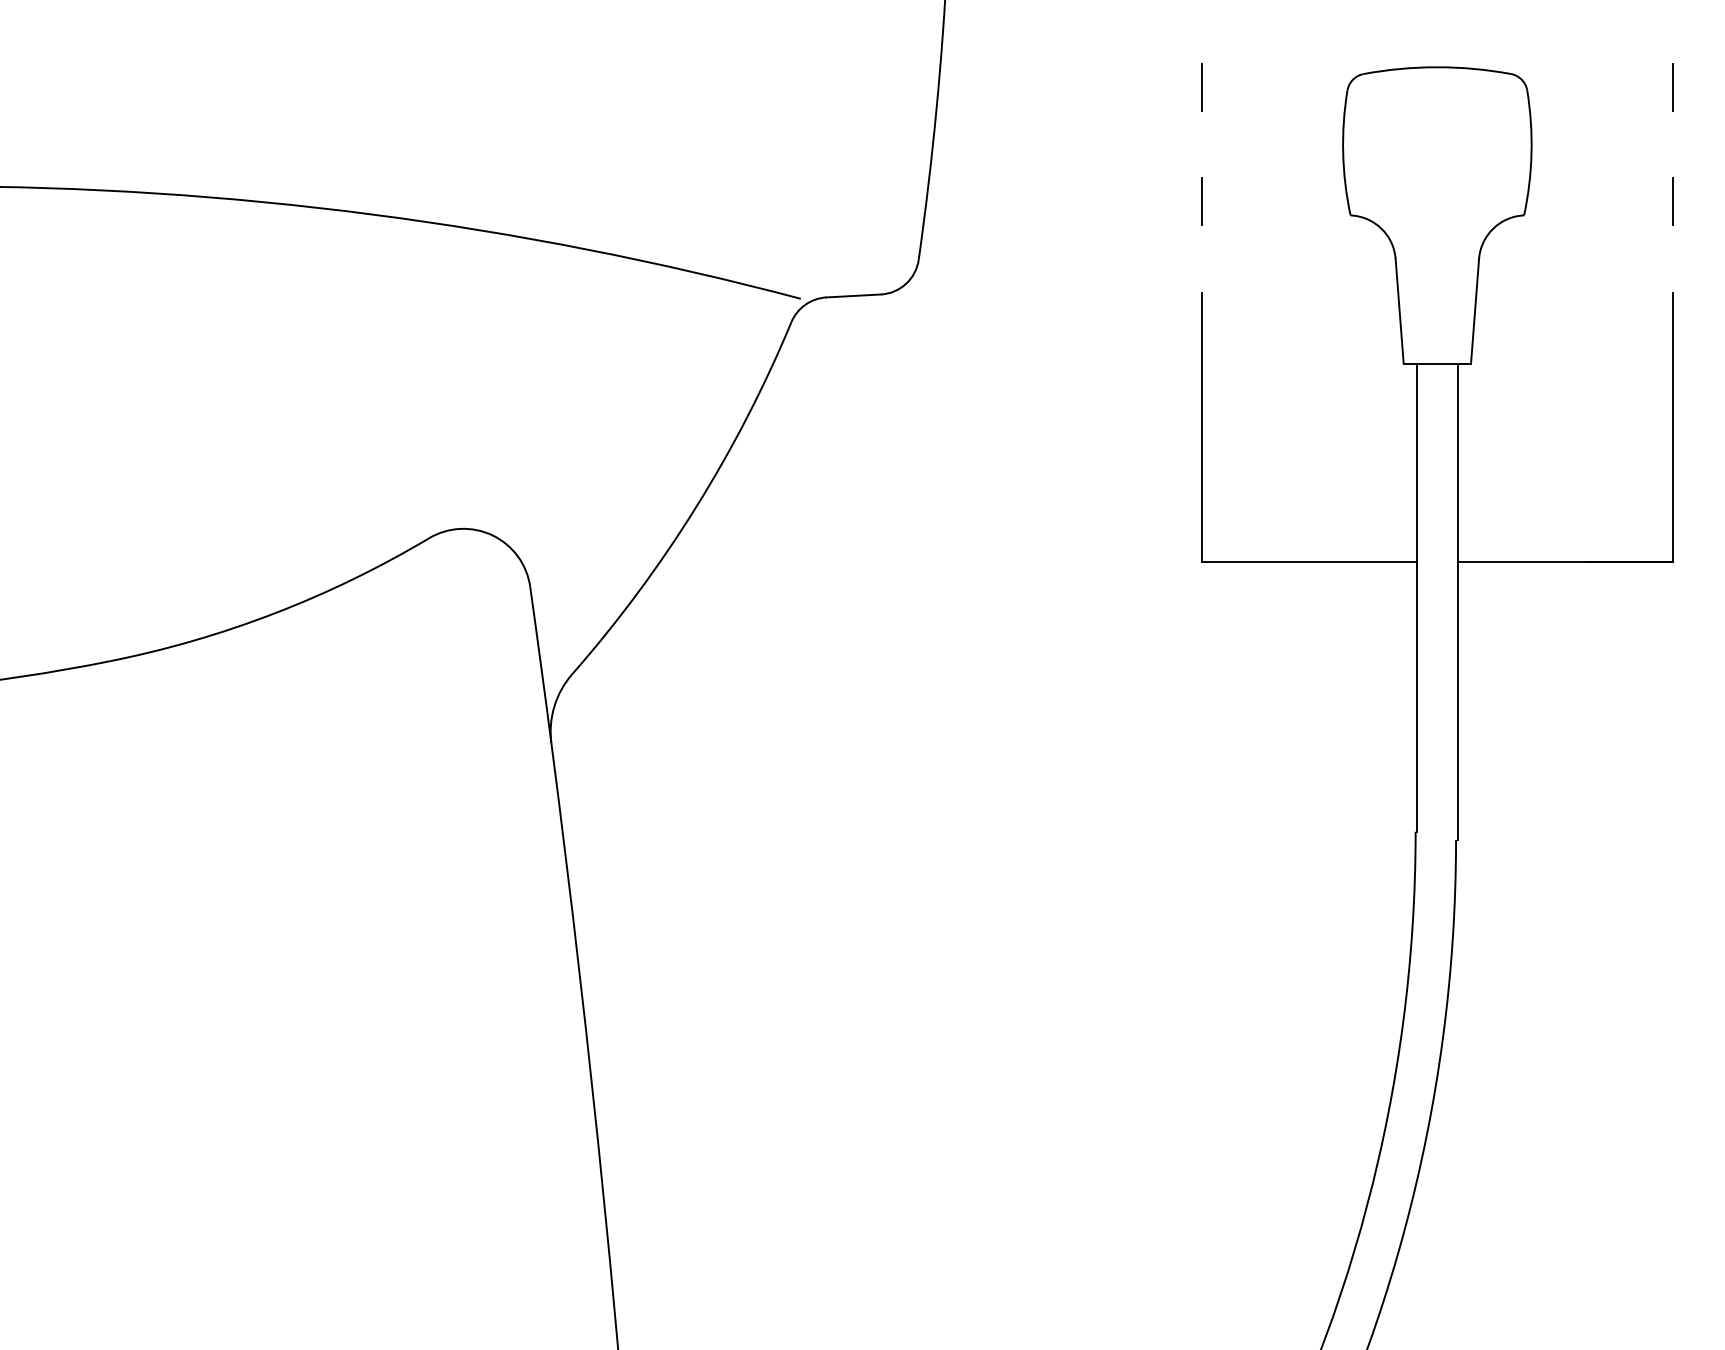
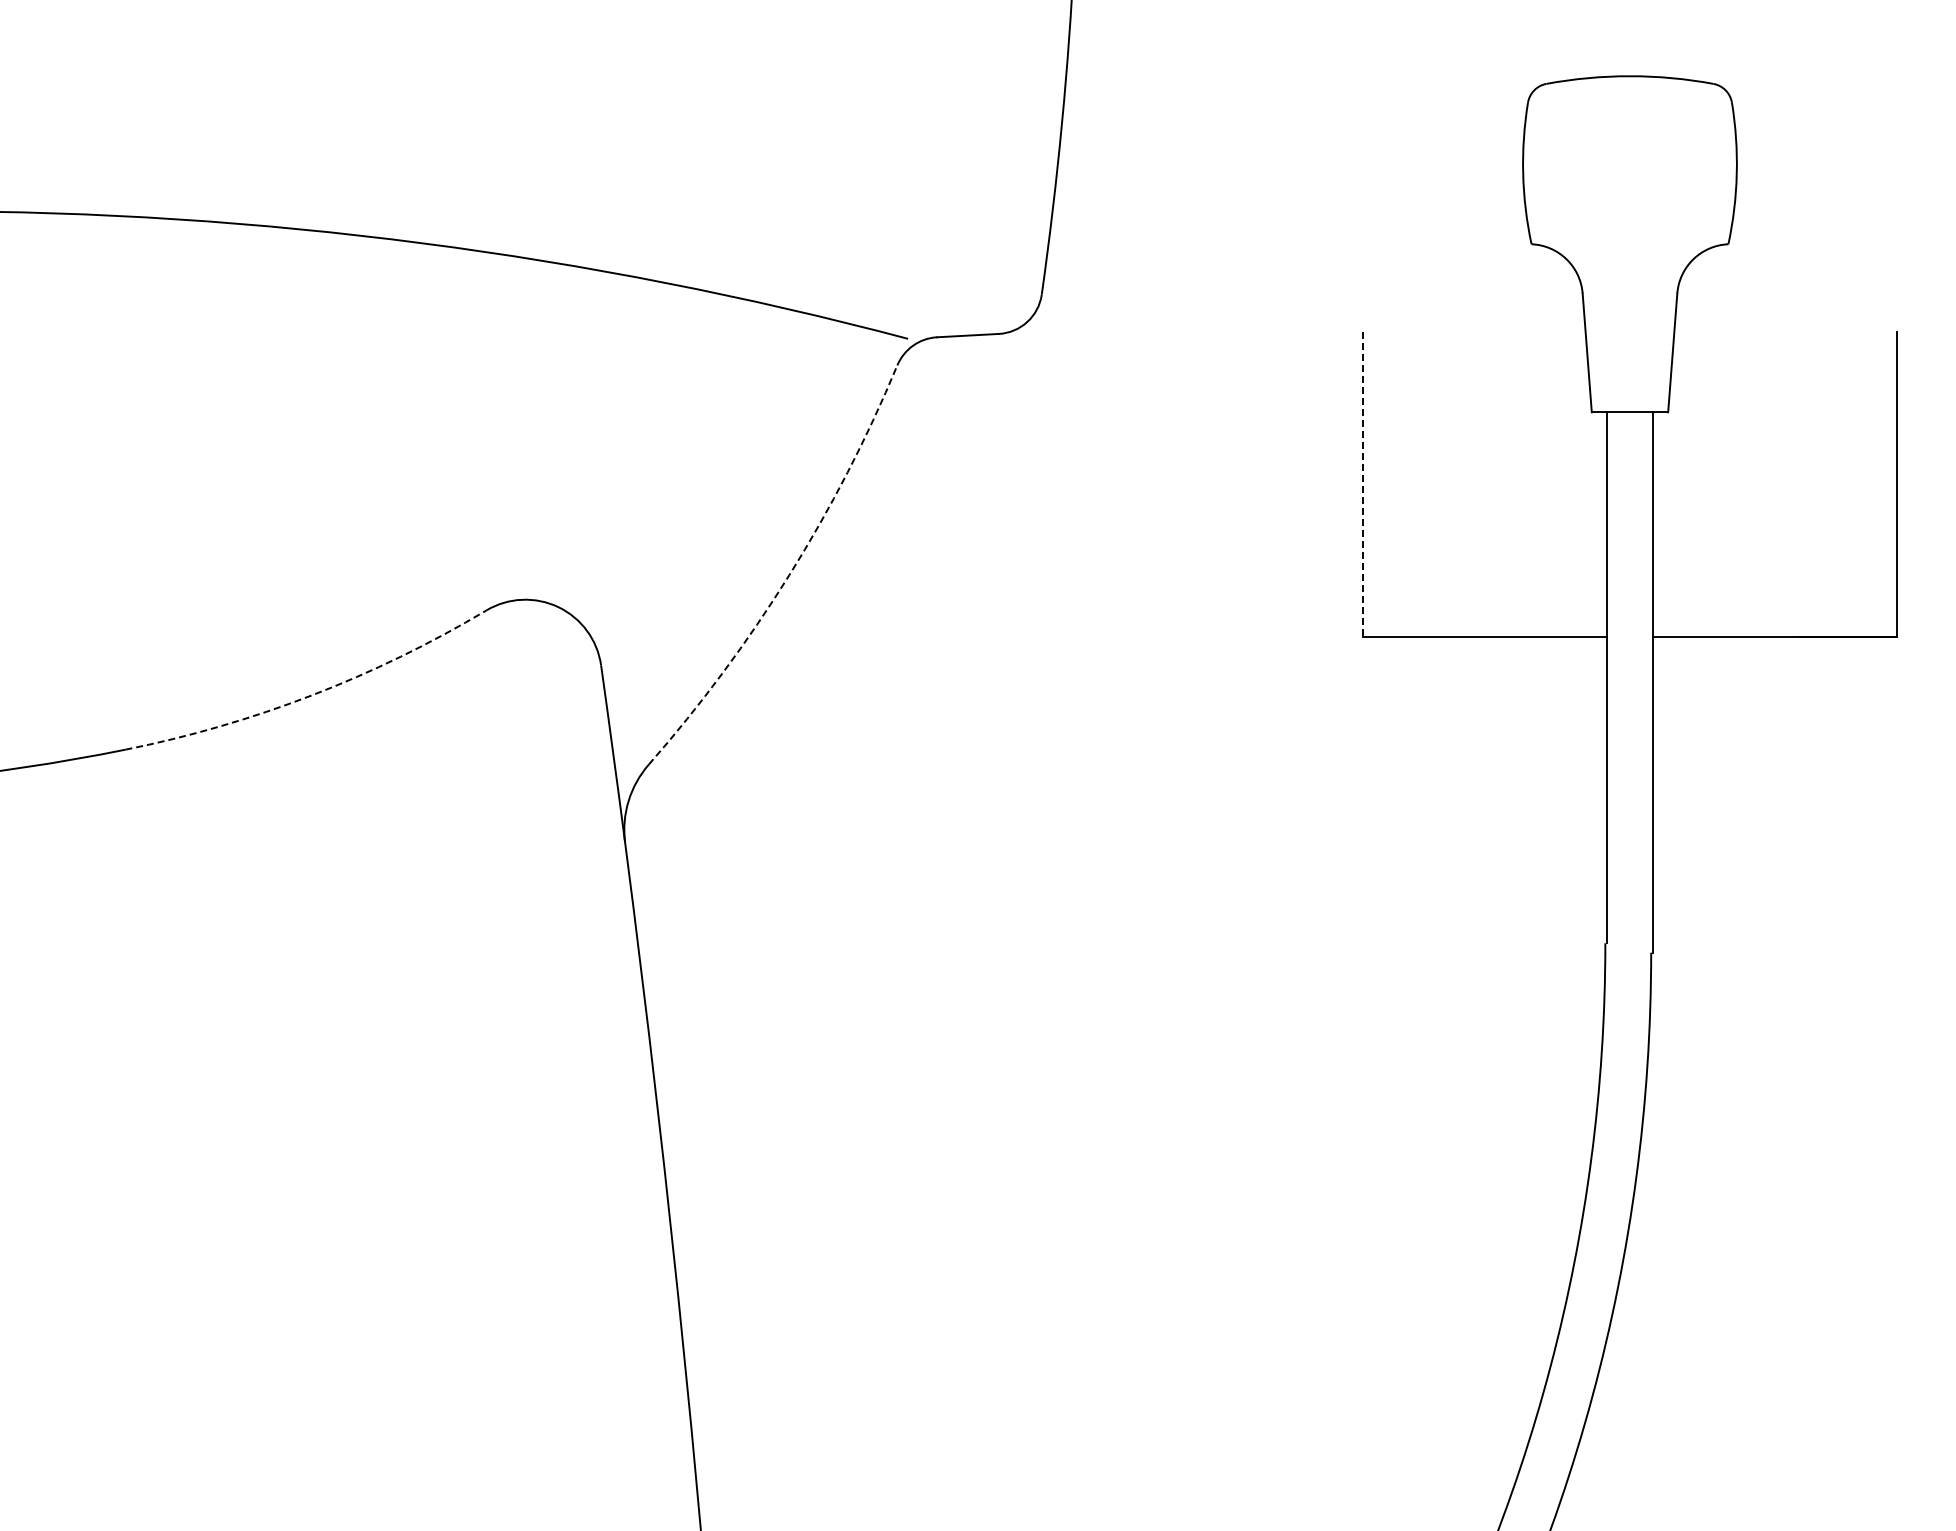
line: (1201, 86) -> (1362, 98), removed
line: (1673, 86) -> (1897, 98), removed
line: (1201, 201) -> (1362, 228), removed
line: (1673, 201) -> (1897, 228), removed
line: (1201, 427) -> (1362, 484), solid -> dashed
arc: (696, 507) -> (789, 575), solid -> dashed
arc: (274, 613) -> (311, 695), solid -> dashed

